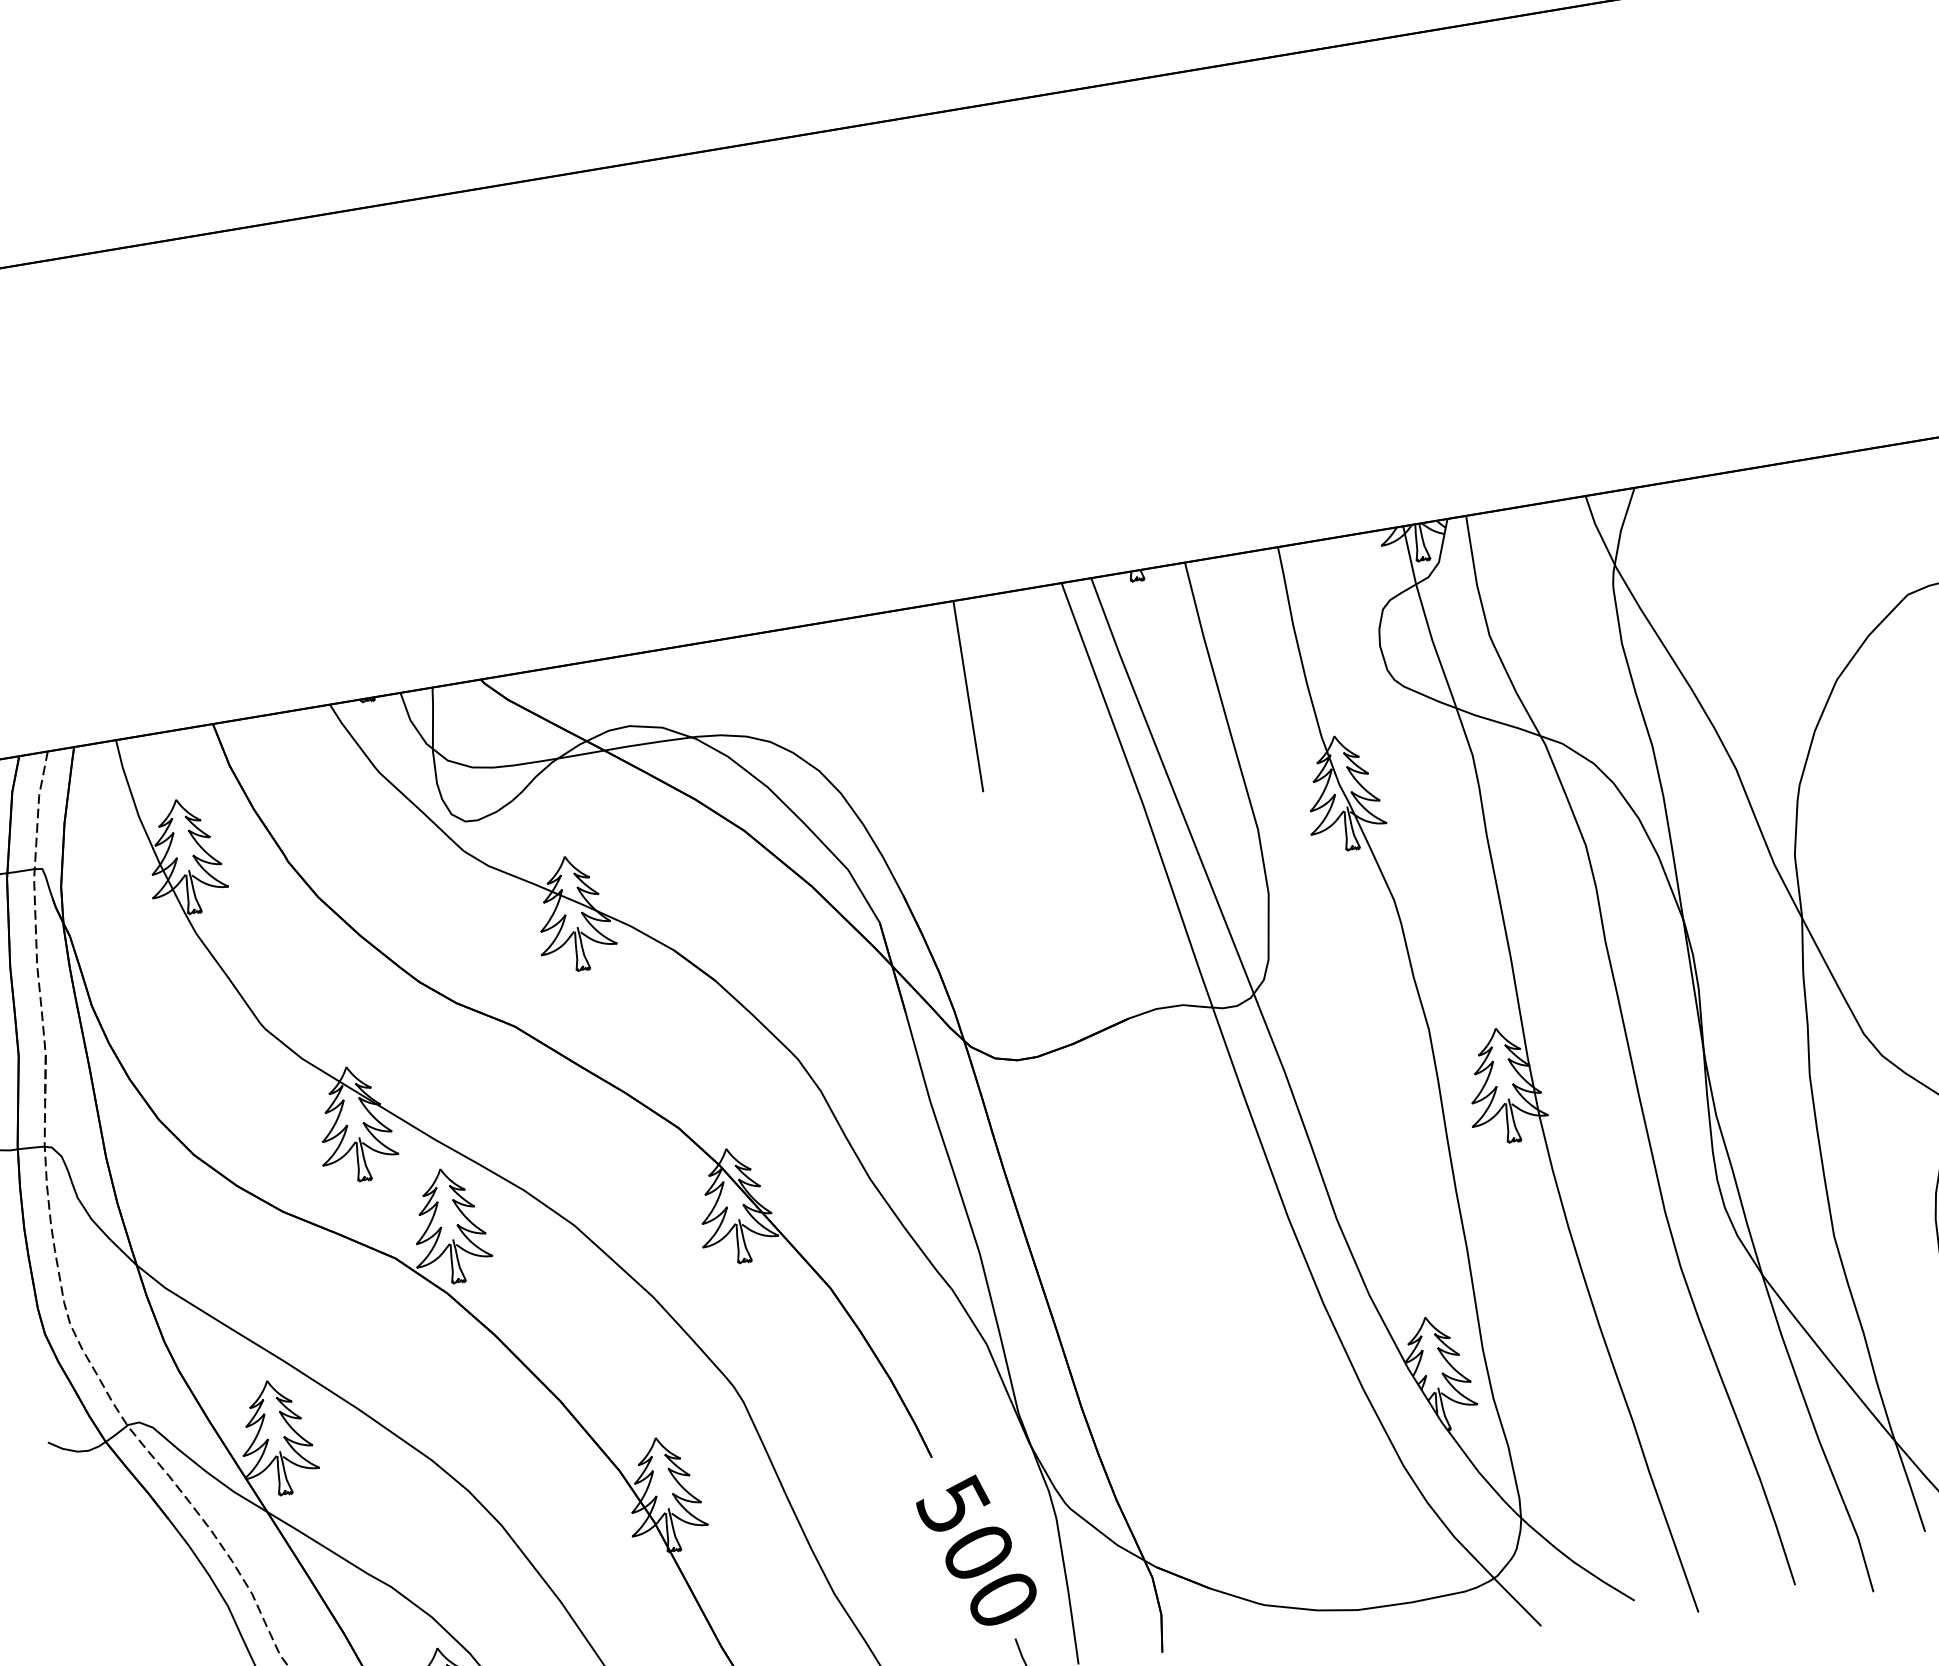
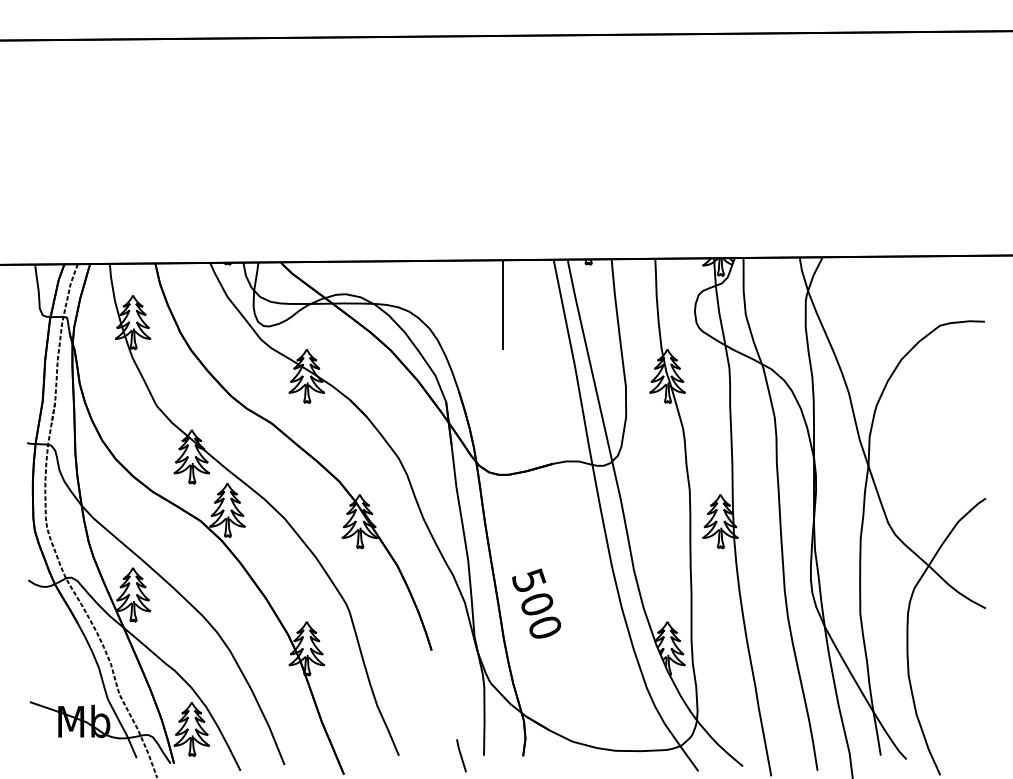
text: (976, 1551) -> (536, 603), moved

